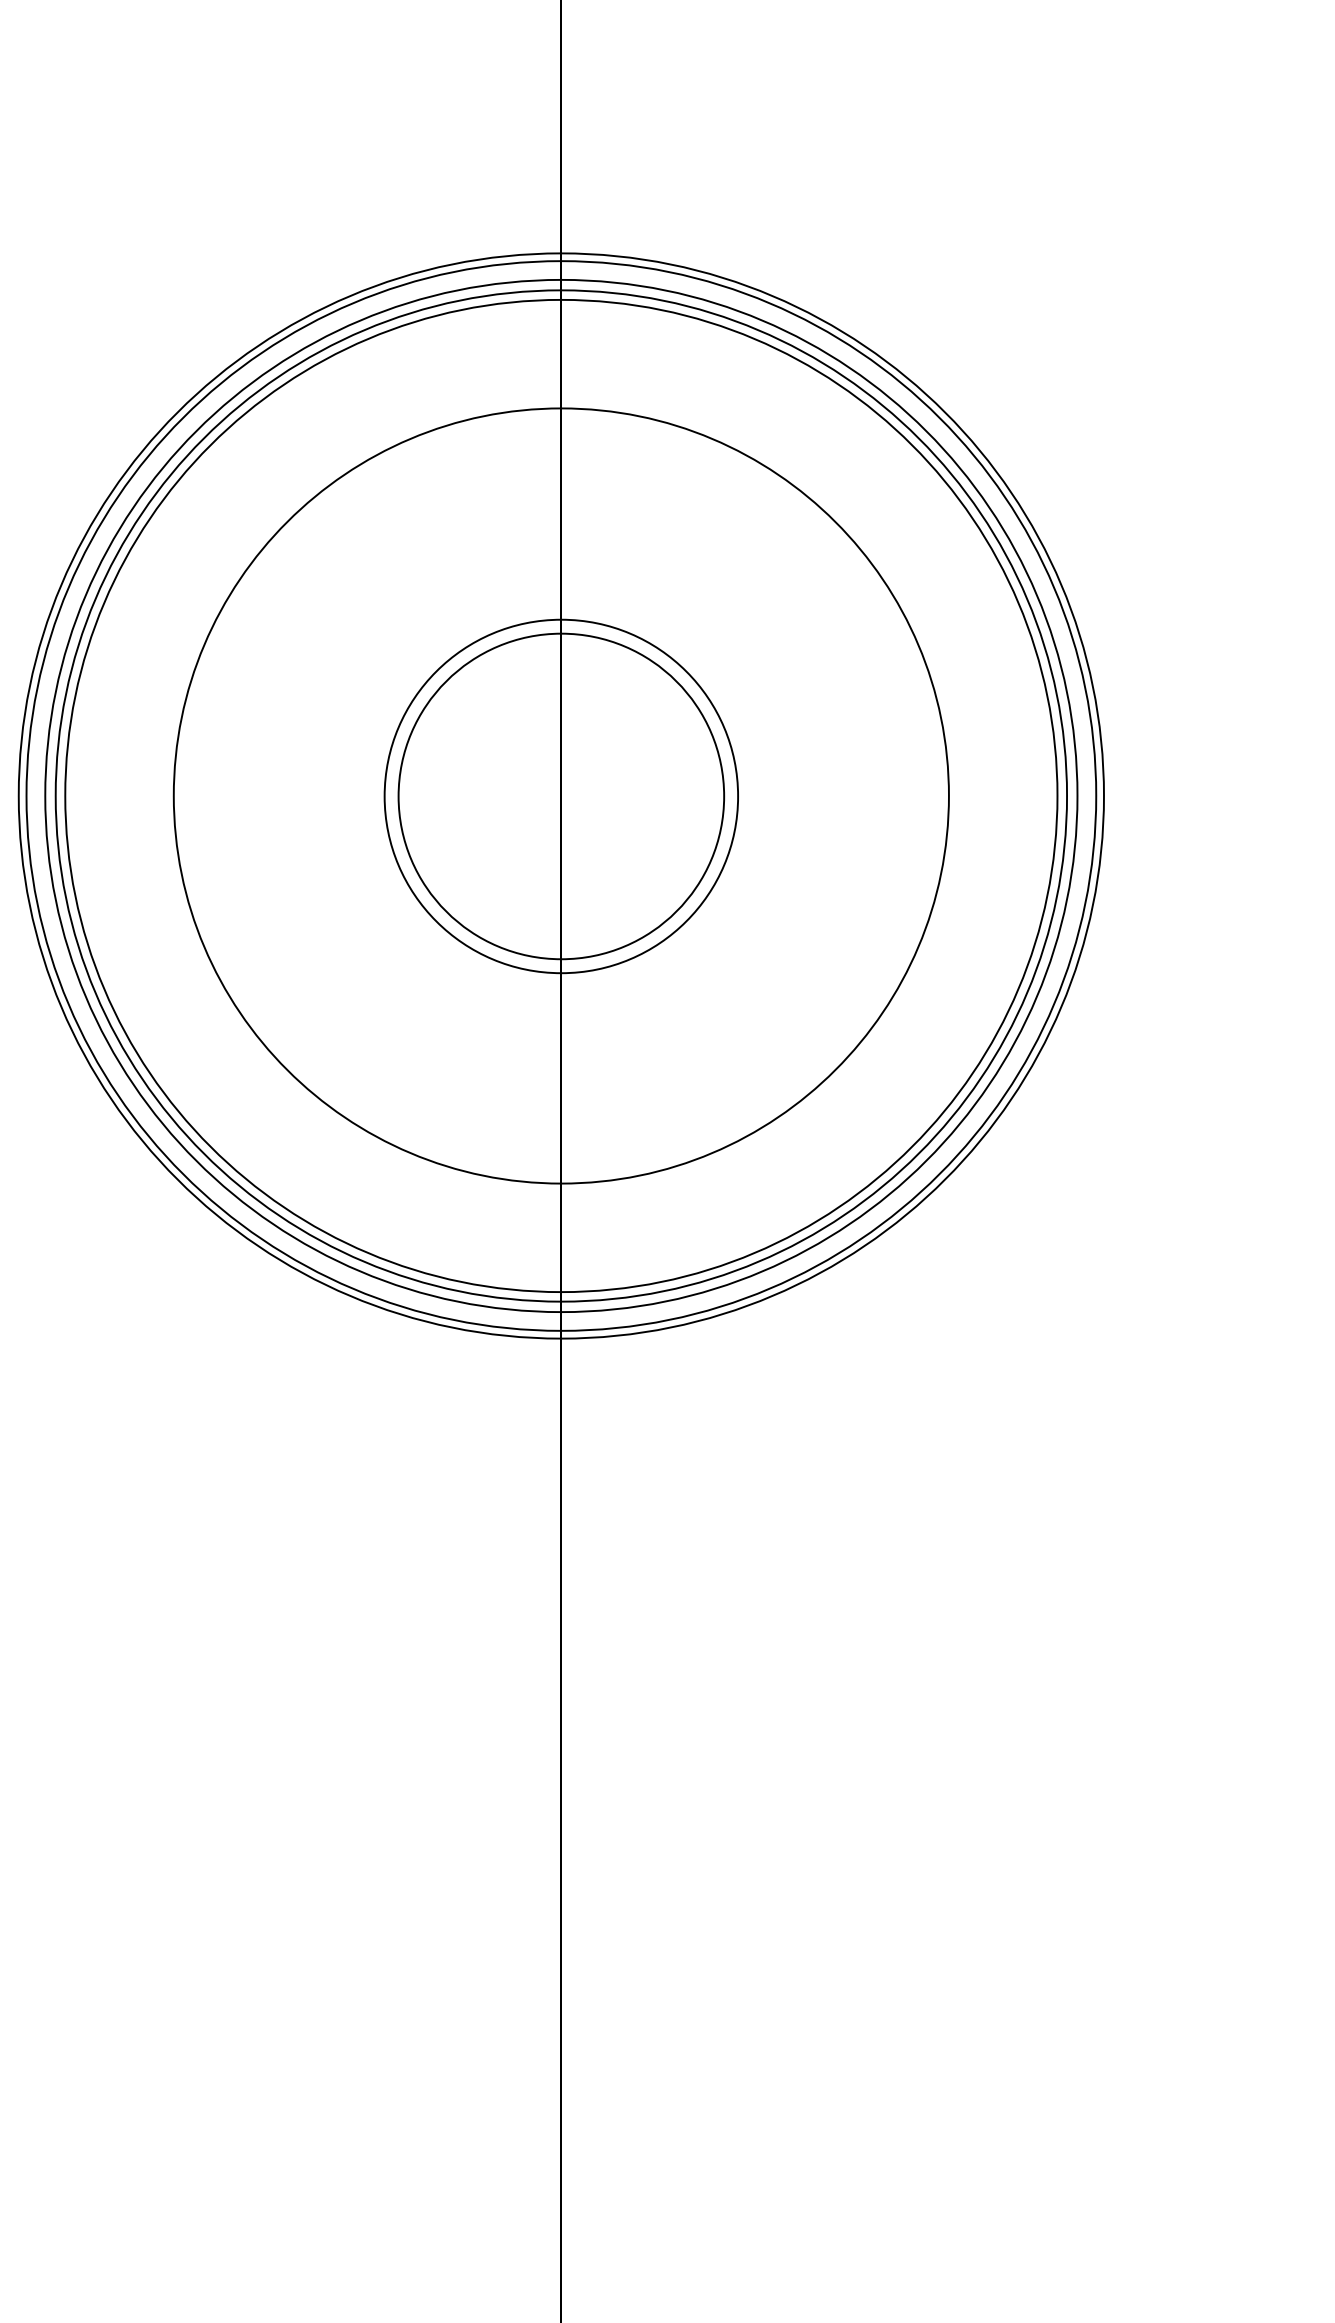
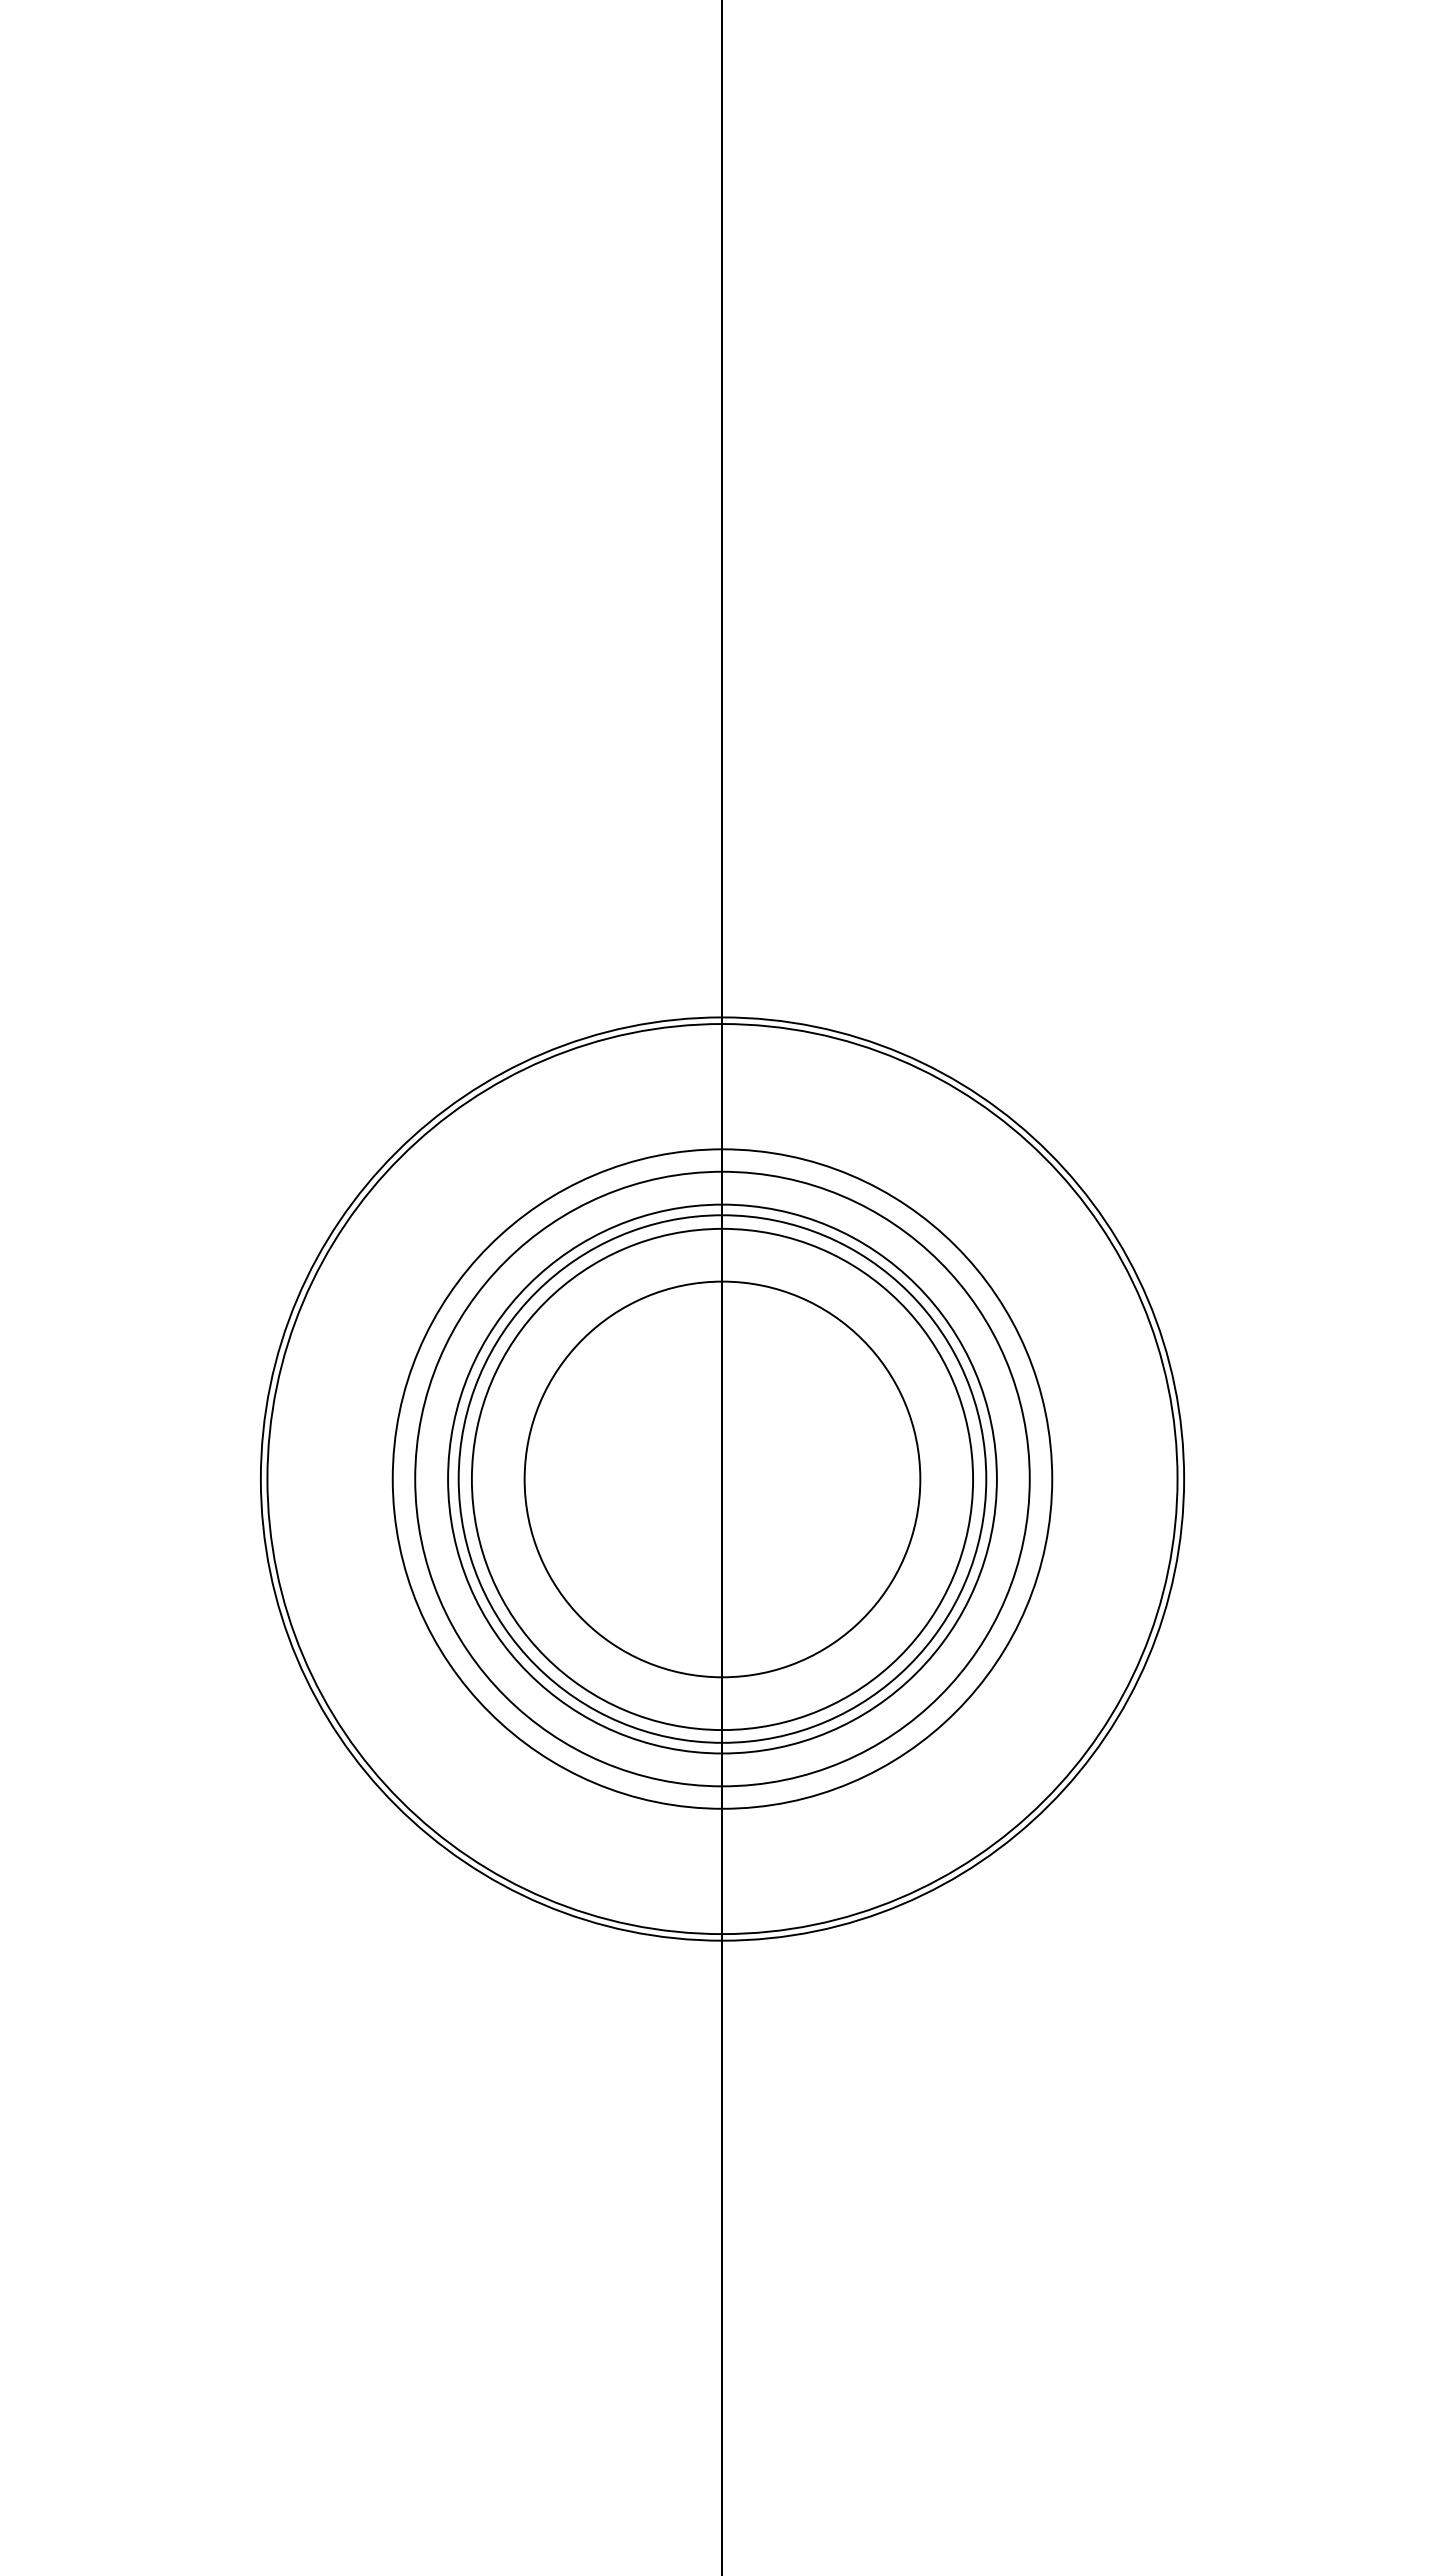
circle: (561, 795) -> (722, 1478), size x0.62
circle: (561, 795) -> (722, 1478), size x0.62
circle: (561, 795) -> (722, 1478), size x0.71
circle: (561, 796) -> (722, 1479), size x1.43
circle: (561, 796) -> (722, 1479), size x1.67

